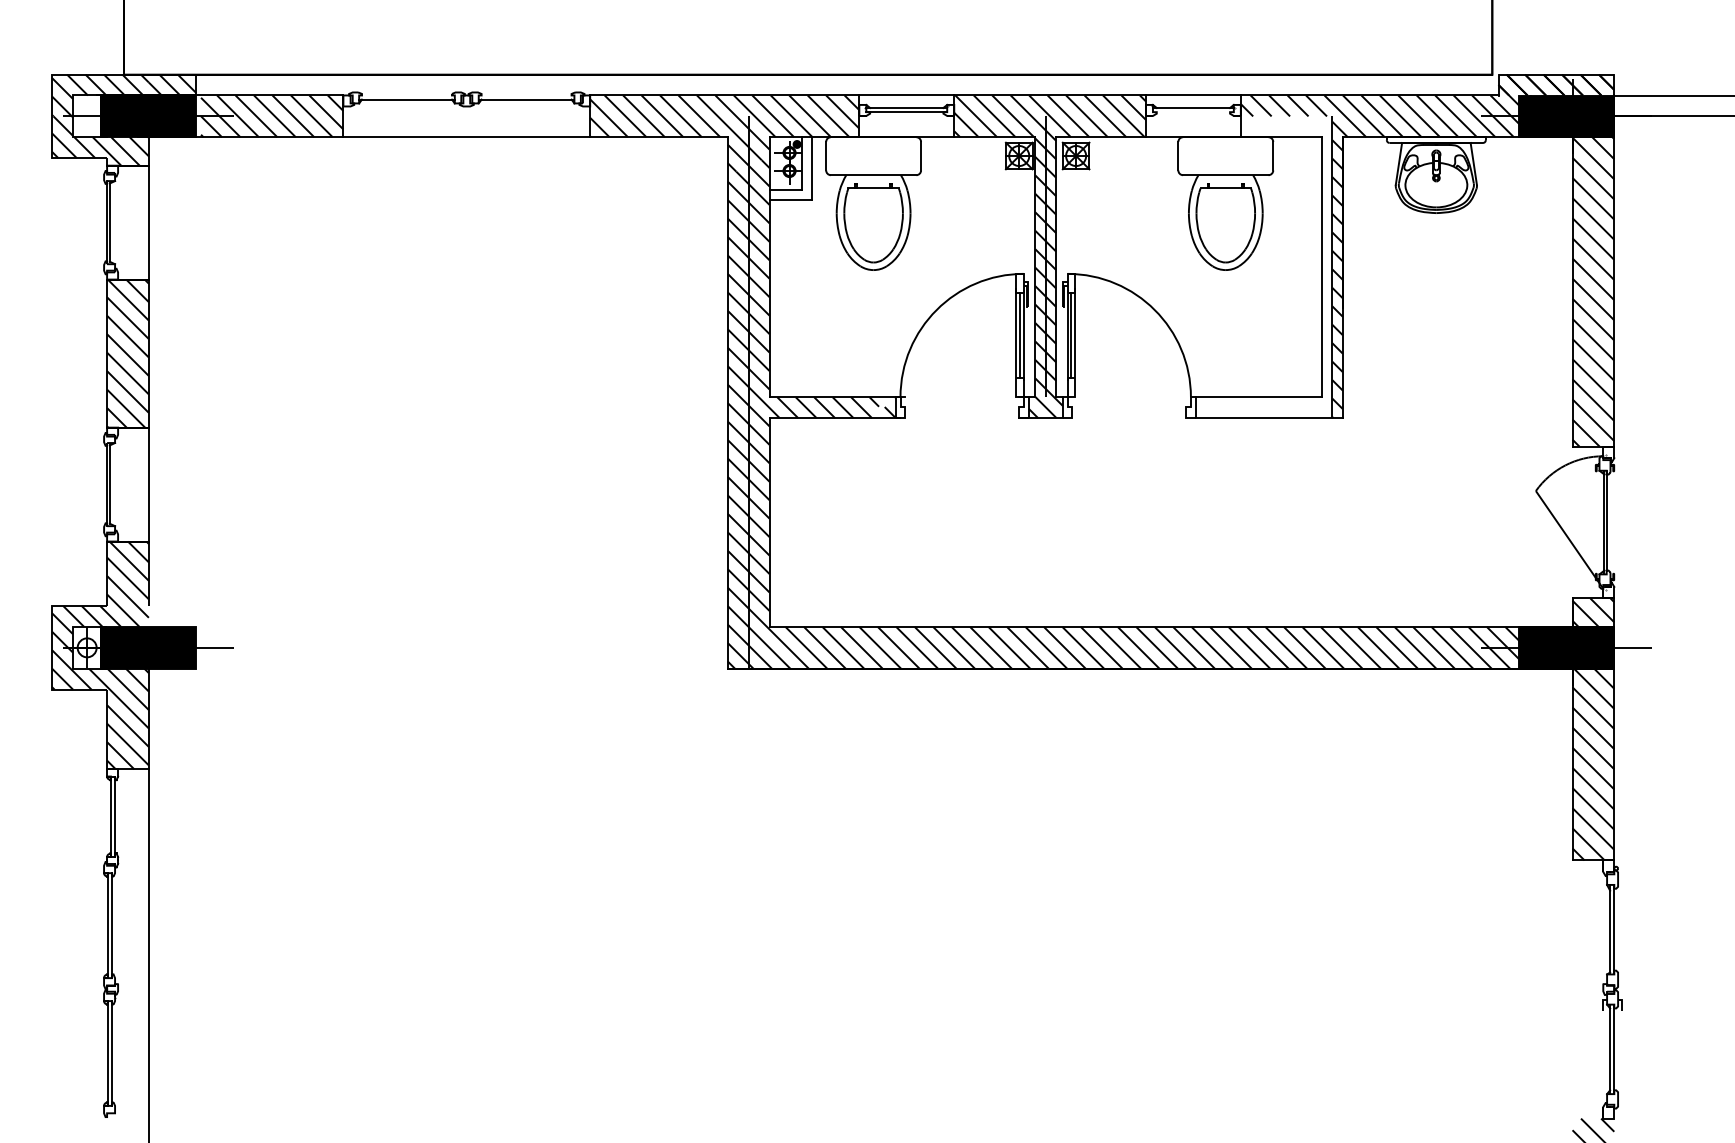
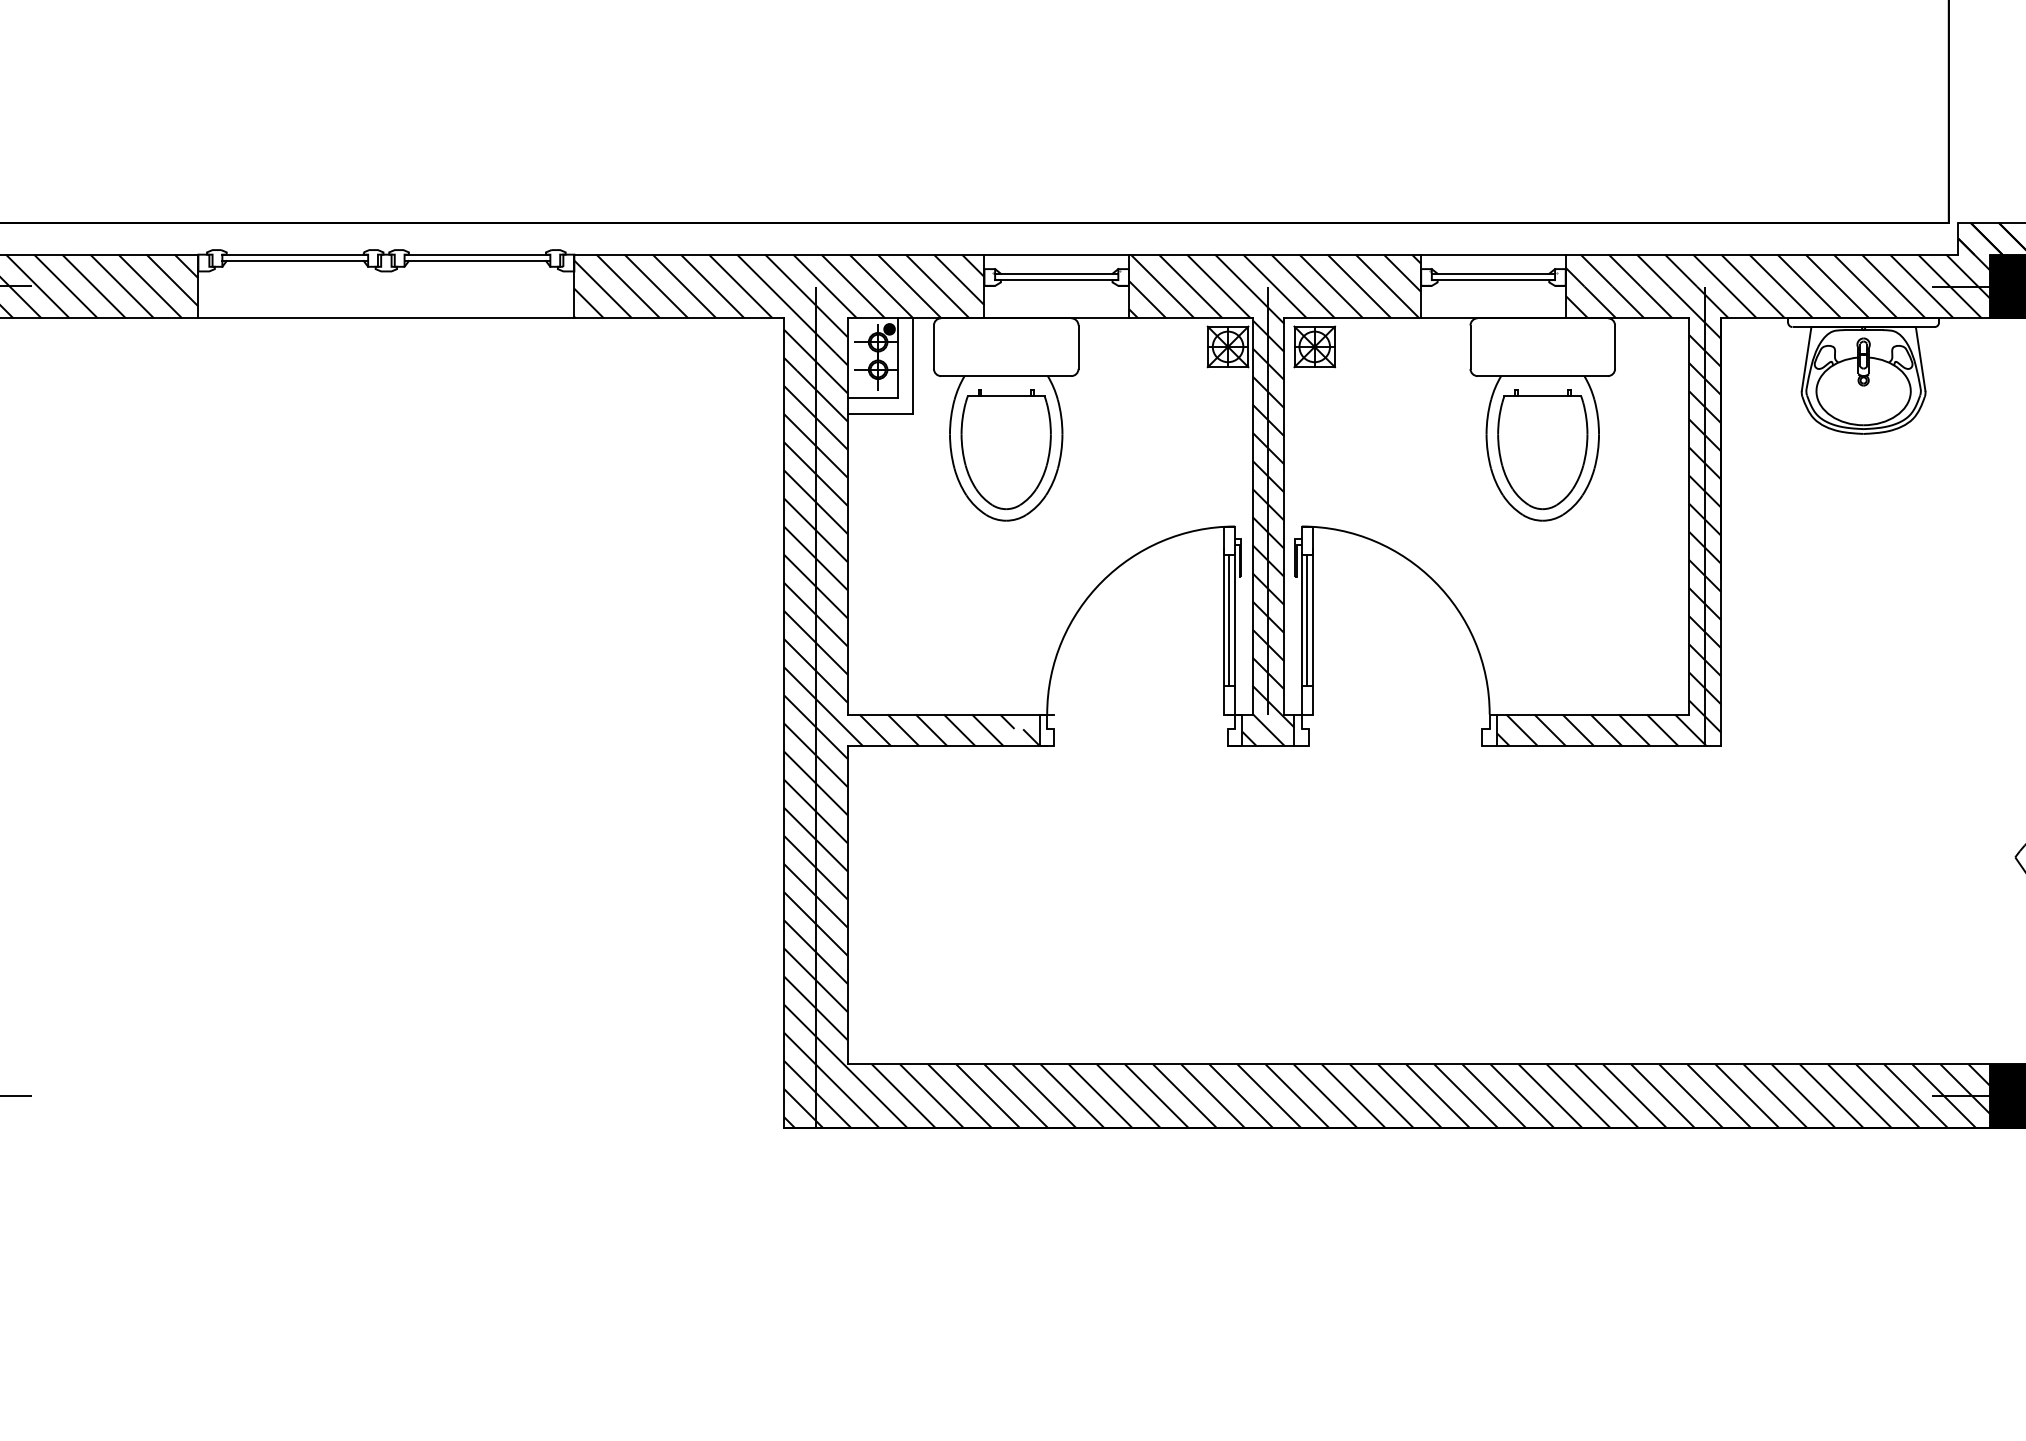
line: (406, 95) -> (294, 254), added
line: (526, 95) -> (477, 254), added
line: (1192, 112) -> (1492, 280), added
hatch: (1263, 267) -> (1600, 516), added

